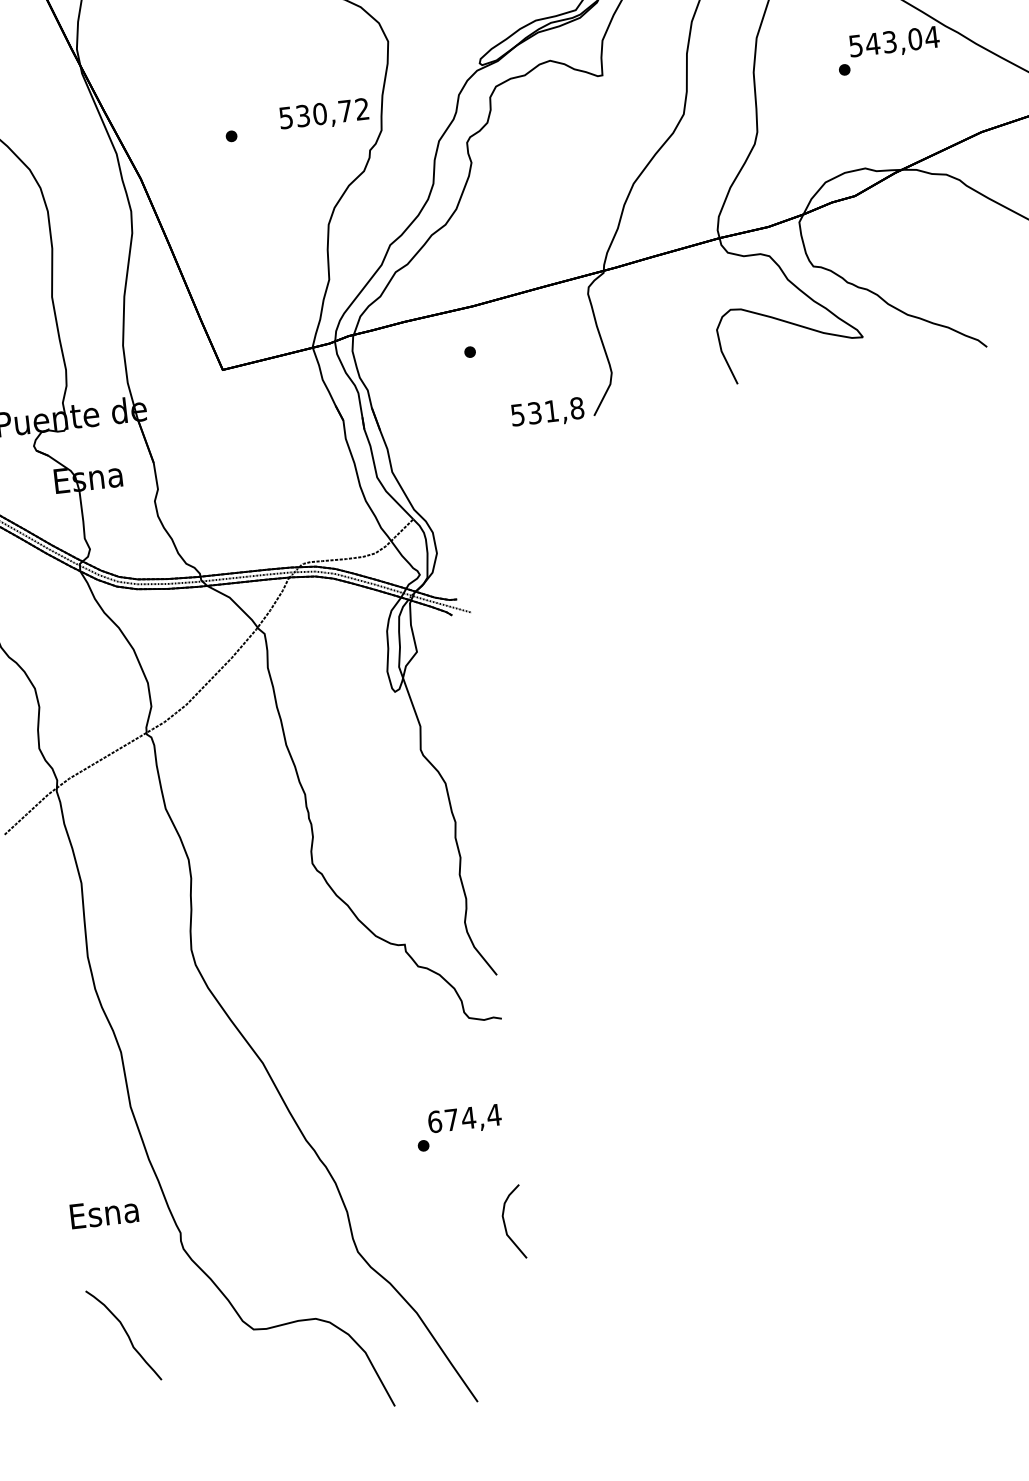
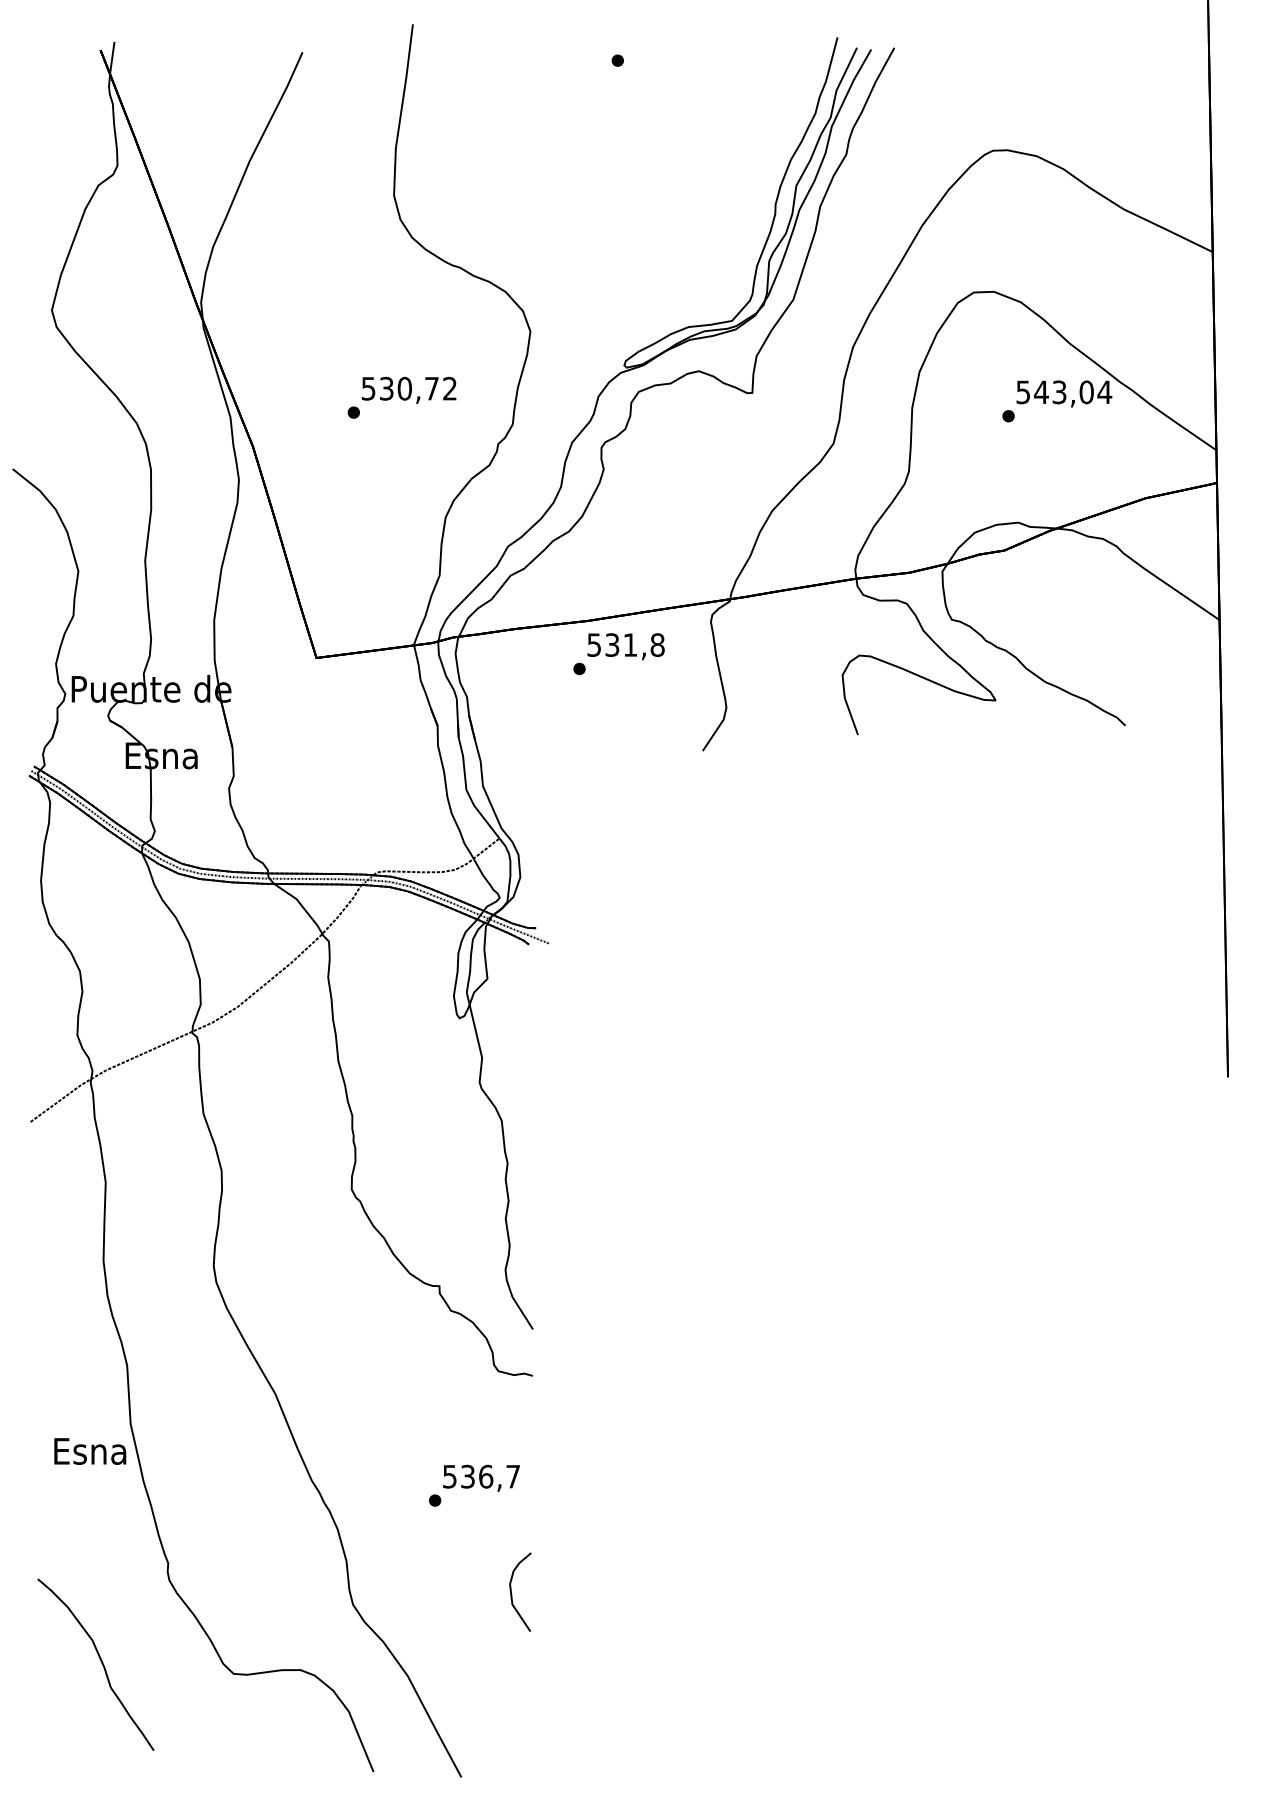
text: (323, 114) -> (408, 389), moved
text: (547, 413) -> (625, 646), moved
text: (464, 1118) -> (481, 1476), 674,4 -> 536,7
text: (104, 1213) -> (90, 1451), moved
part: (123, 1335) -> (95, 1664), size x1.67

